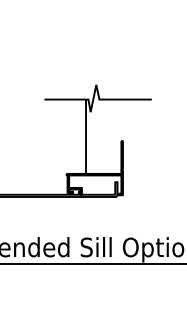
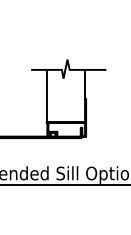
line: (122, 120) -> (85, 84), added
line: (86, 136) -> (47, 95), moved

